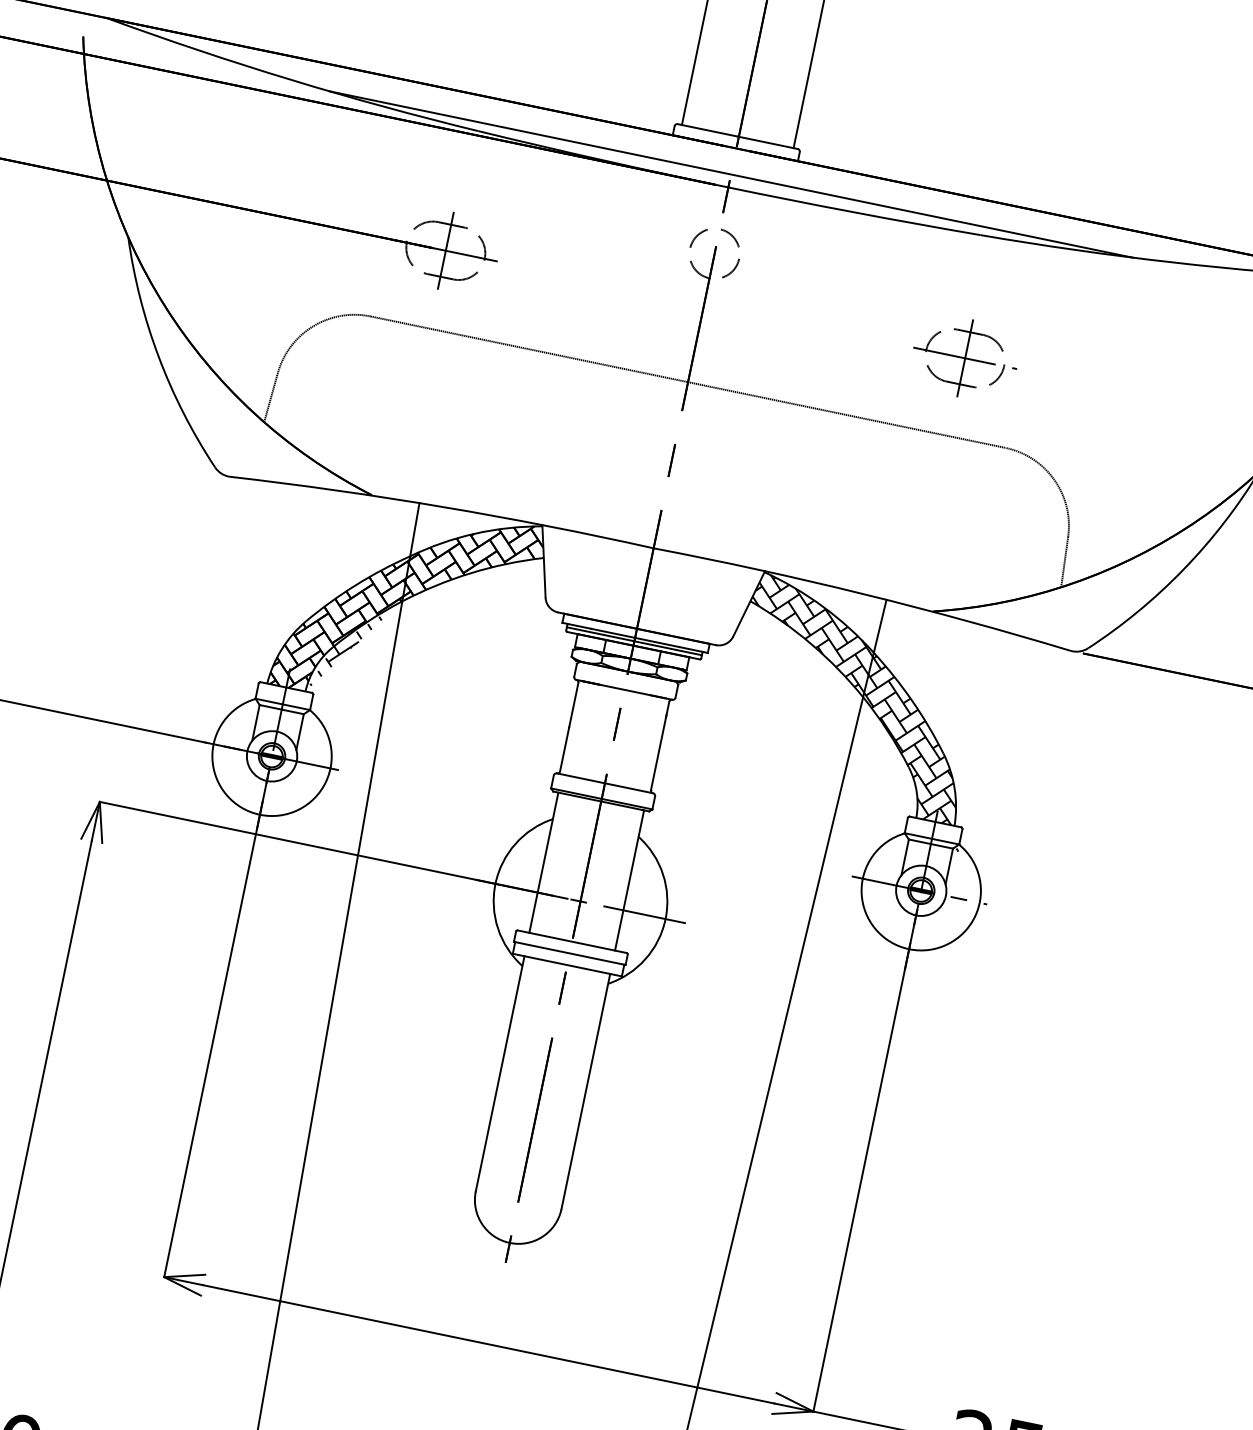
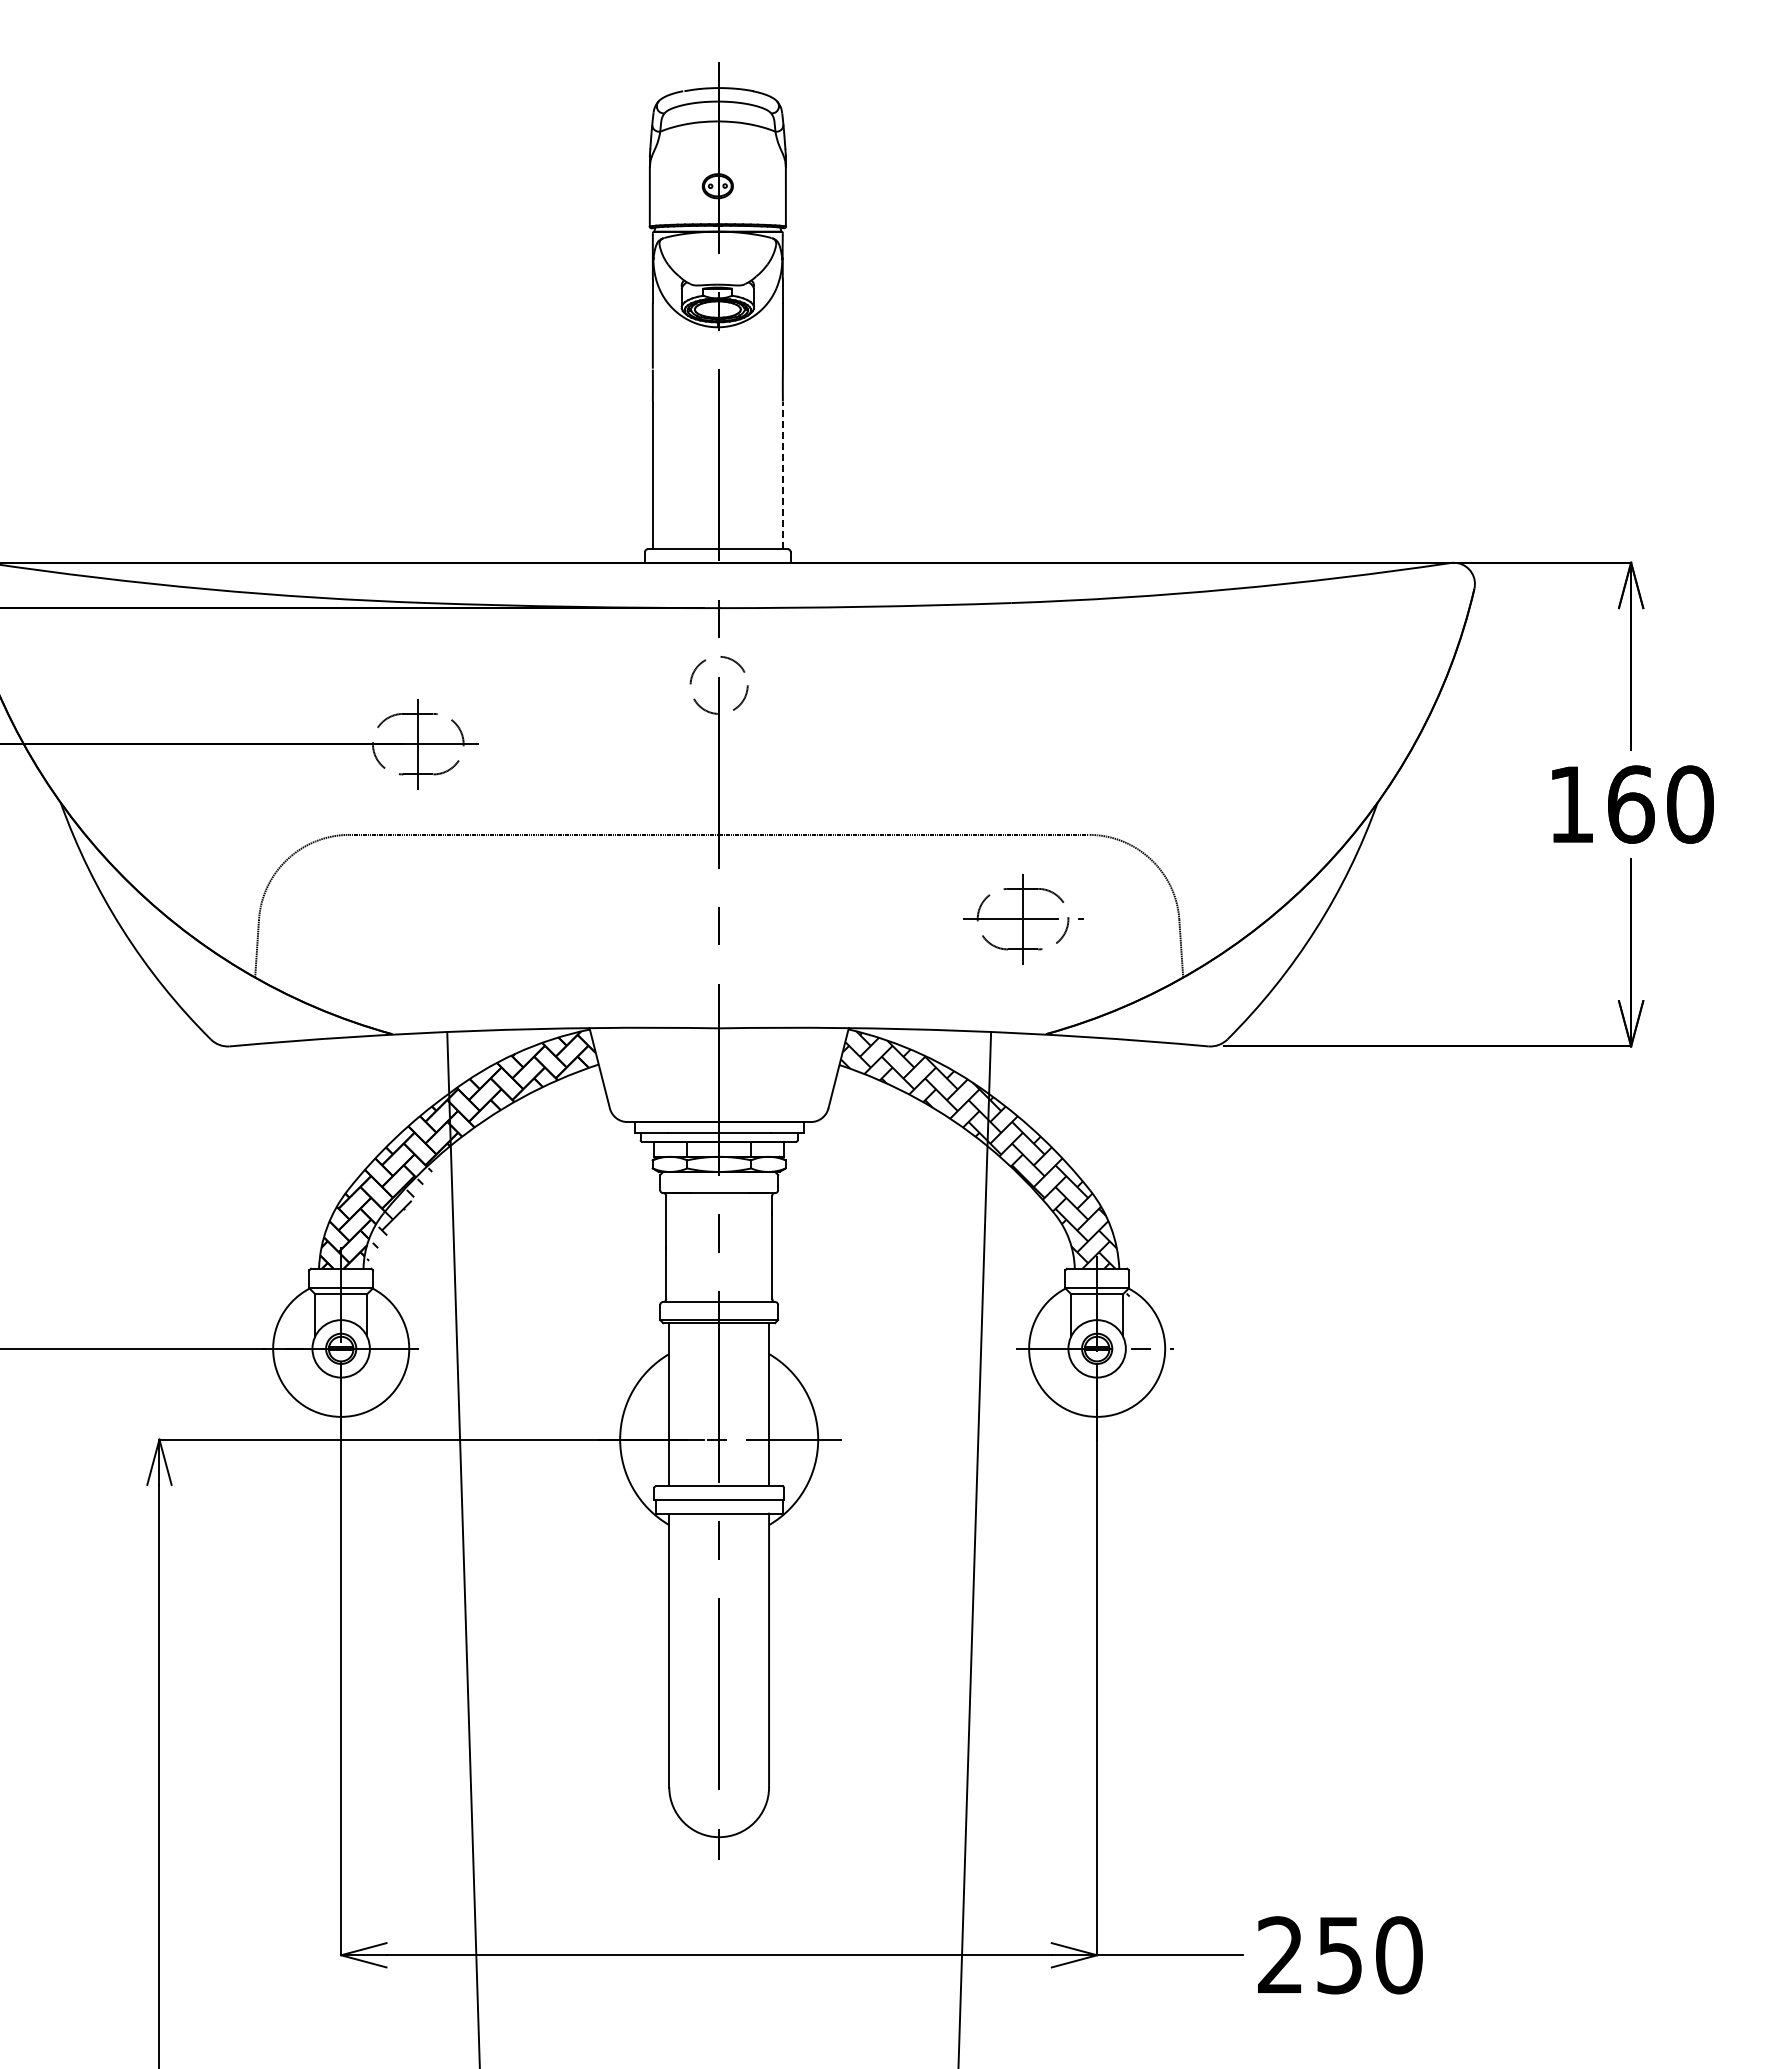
line: (806, 84) -> (782, 475), solid -> dashed
line: (730, 174) -> (718, 593), removed
part: (965, 358) -> (1023, 919), moved
line: (633, 641) -> (718, 1136), removed

